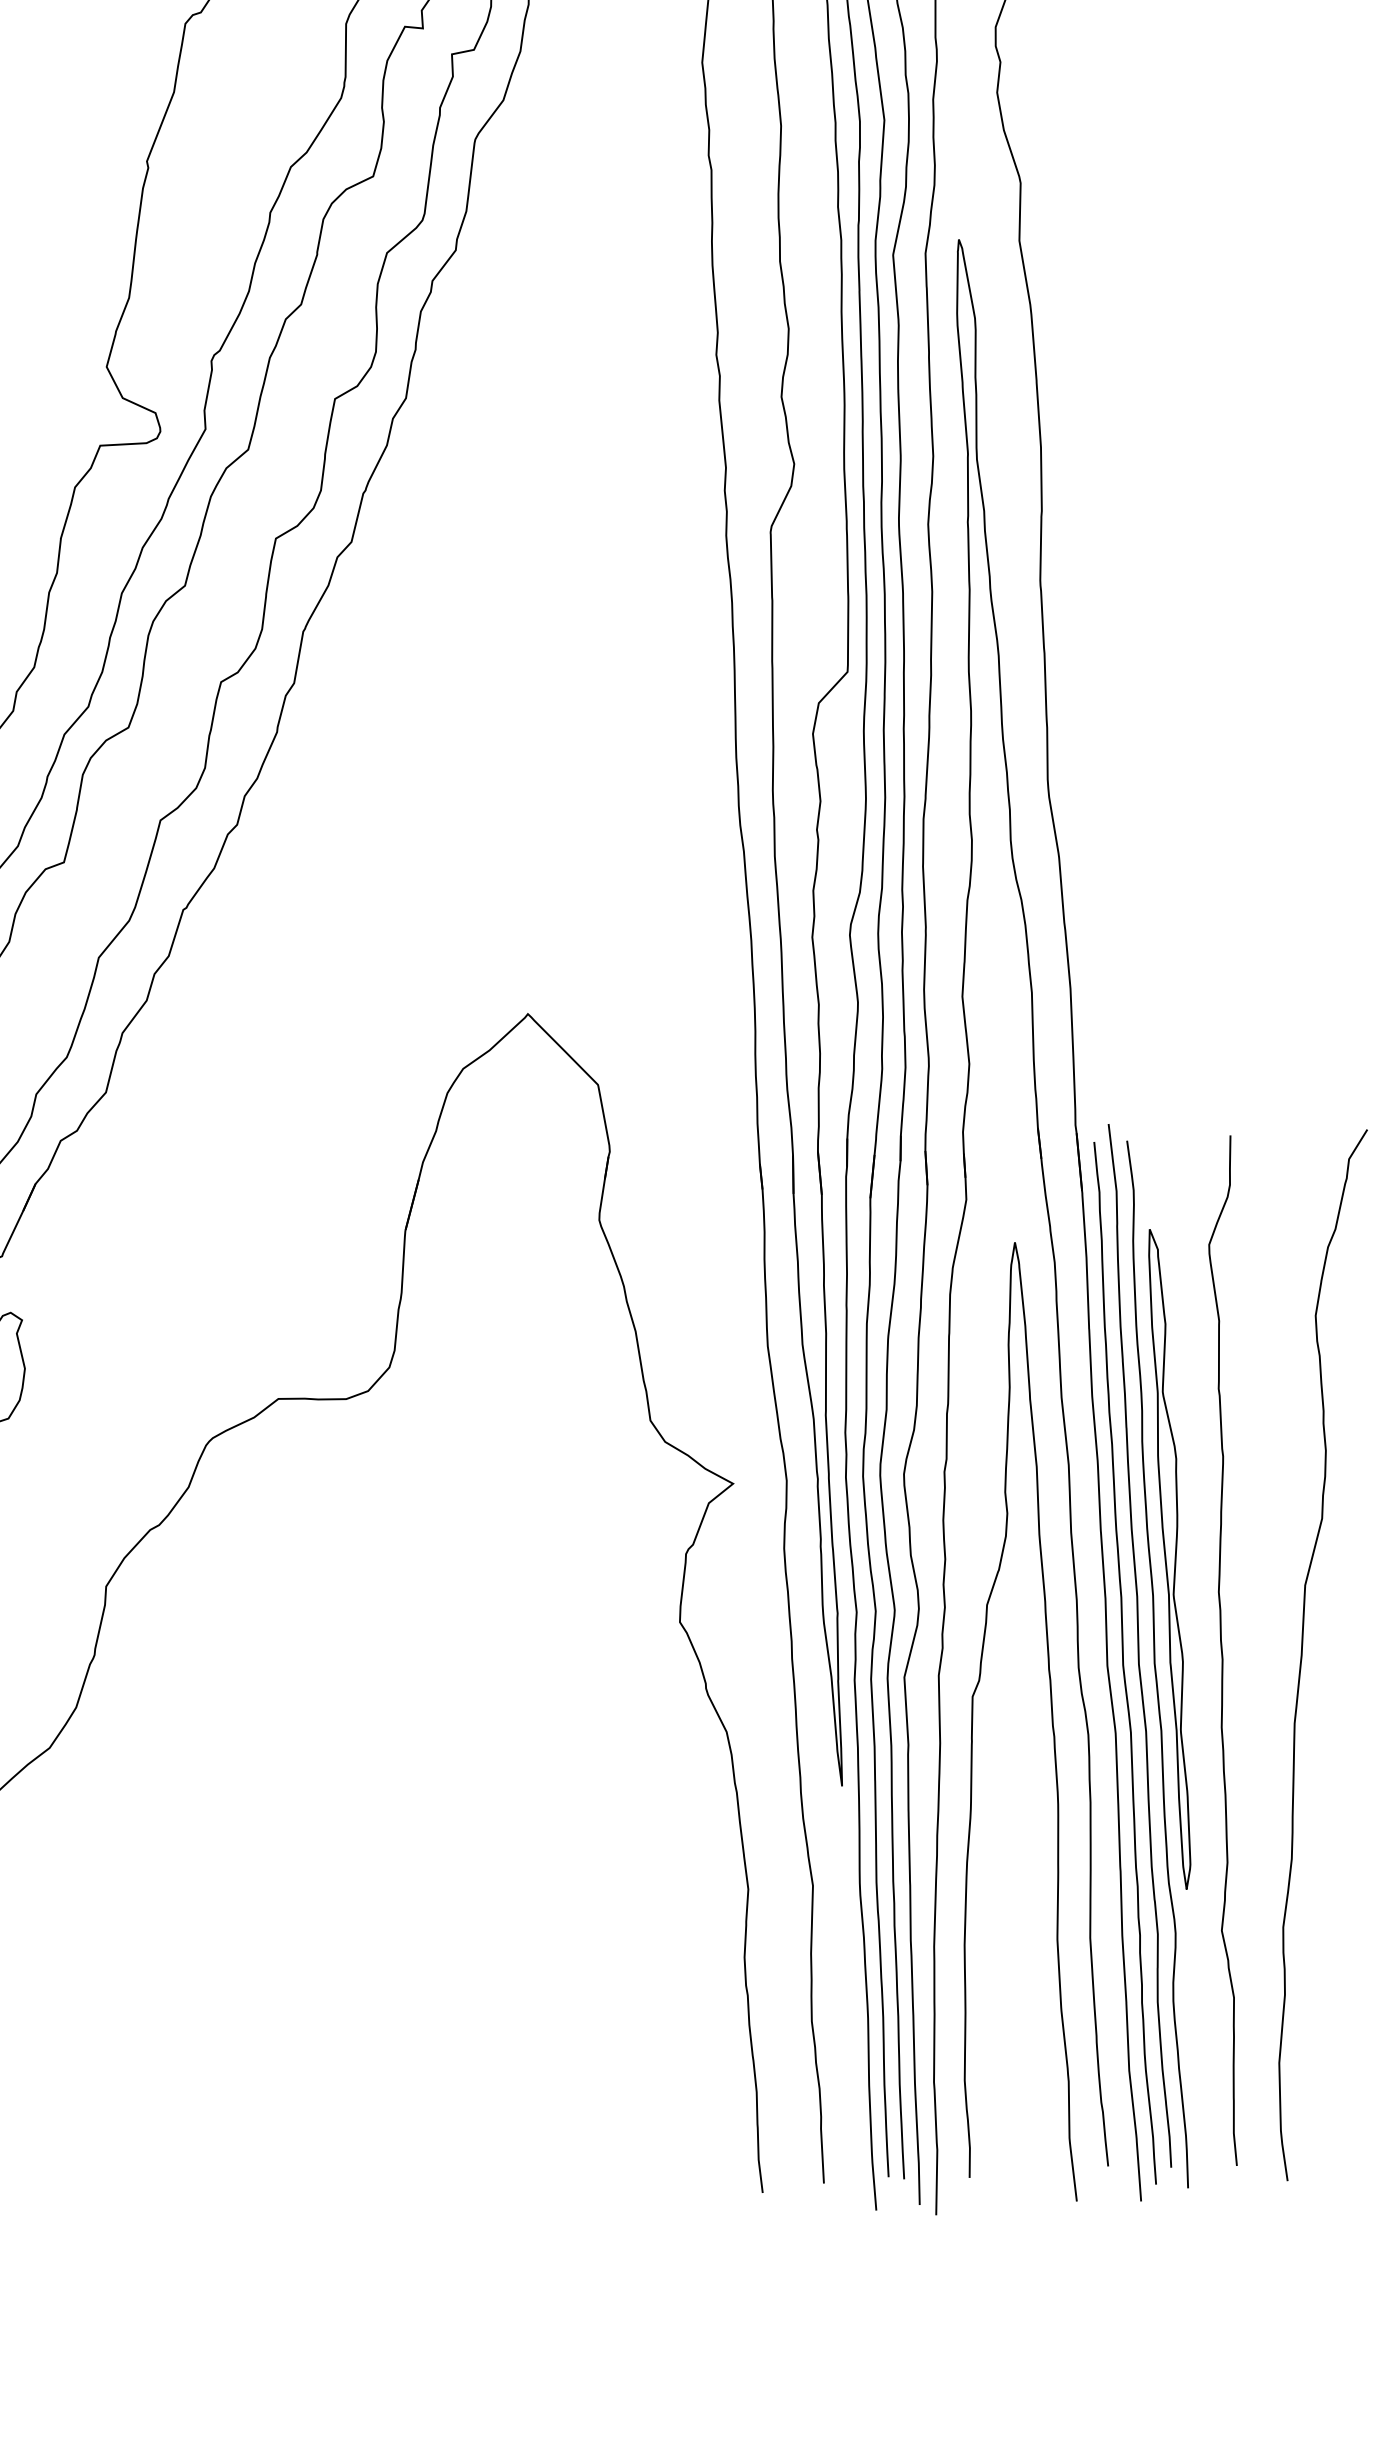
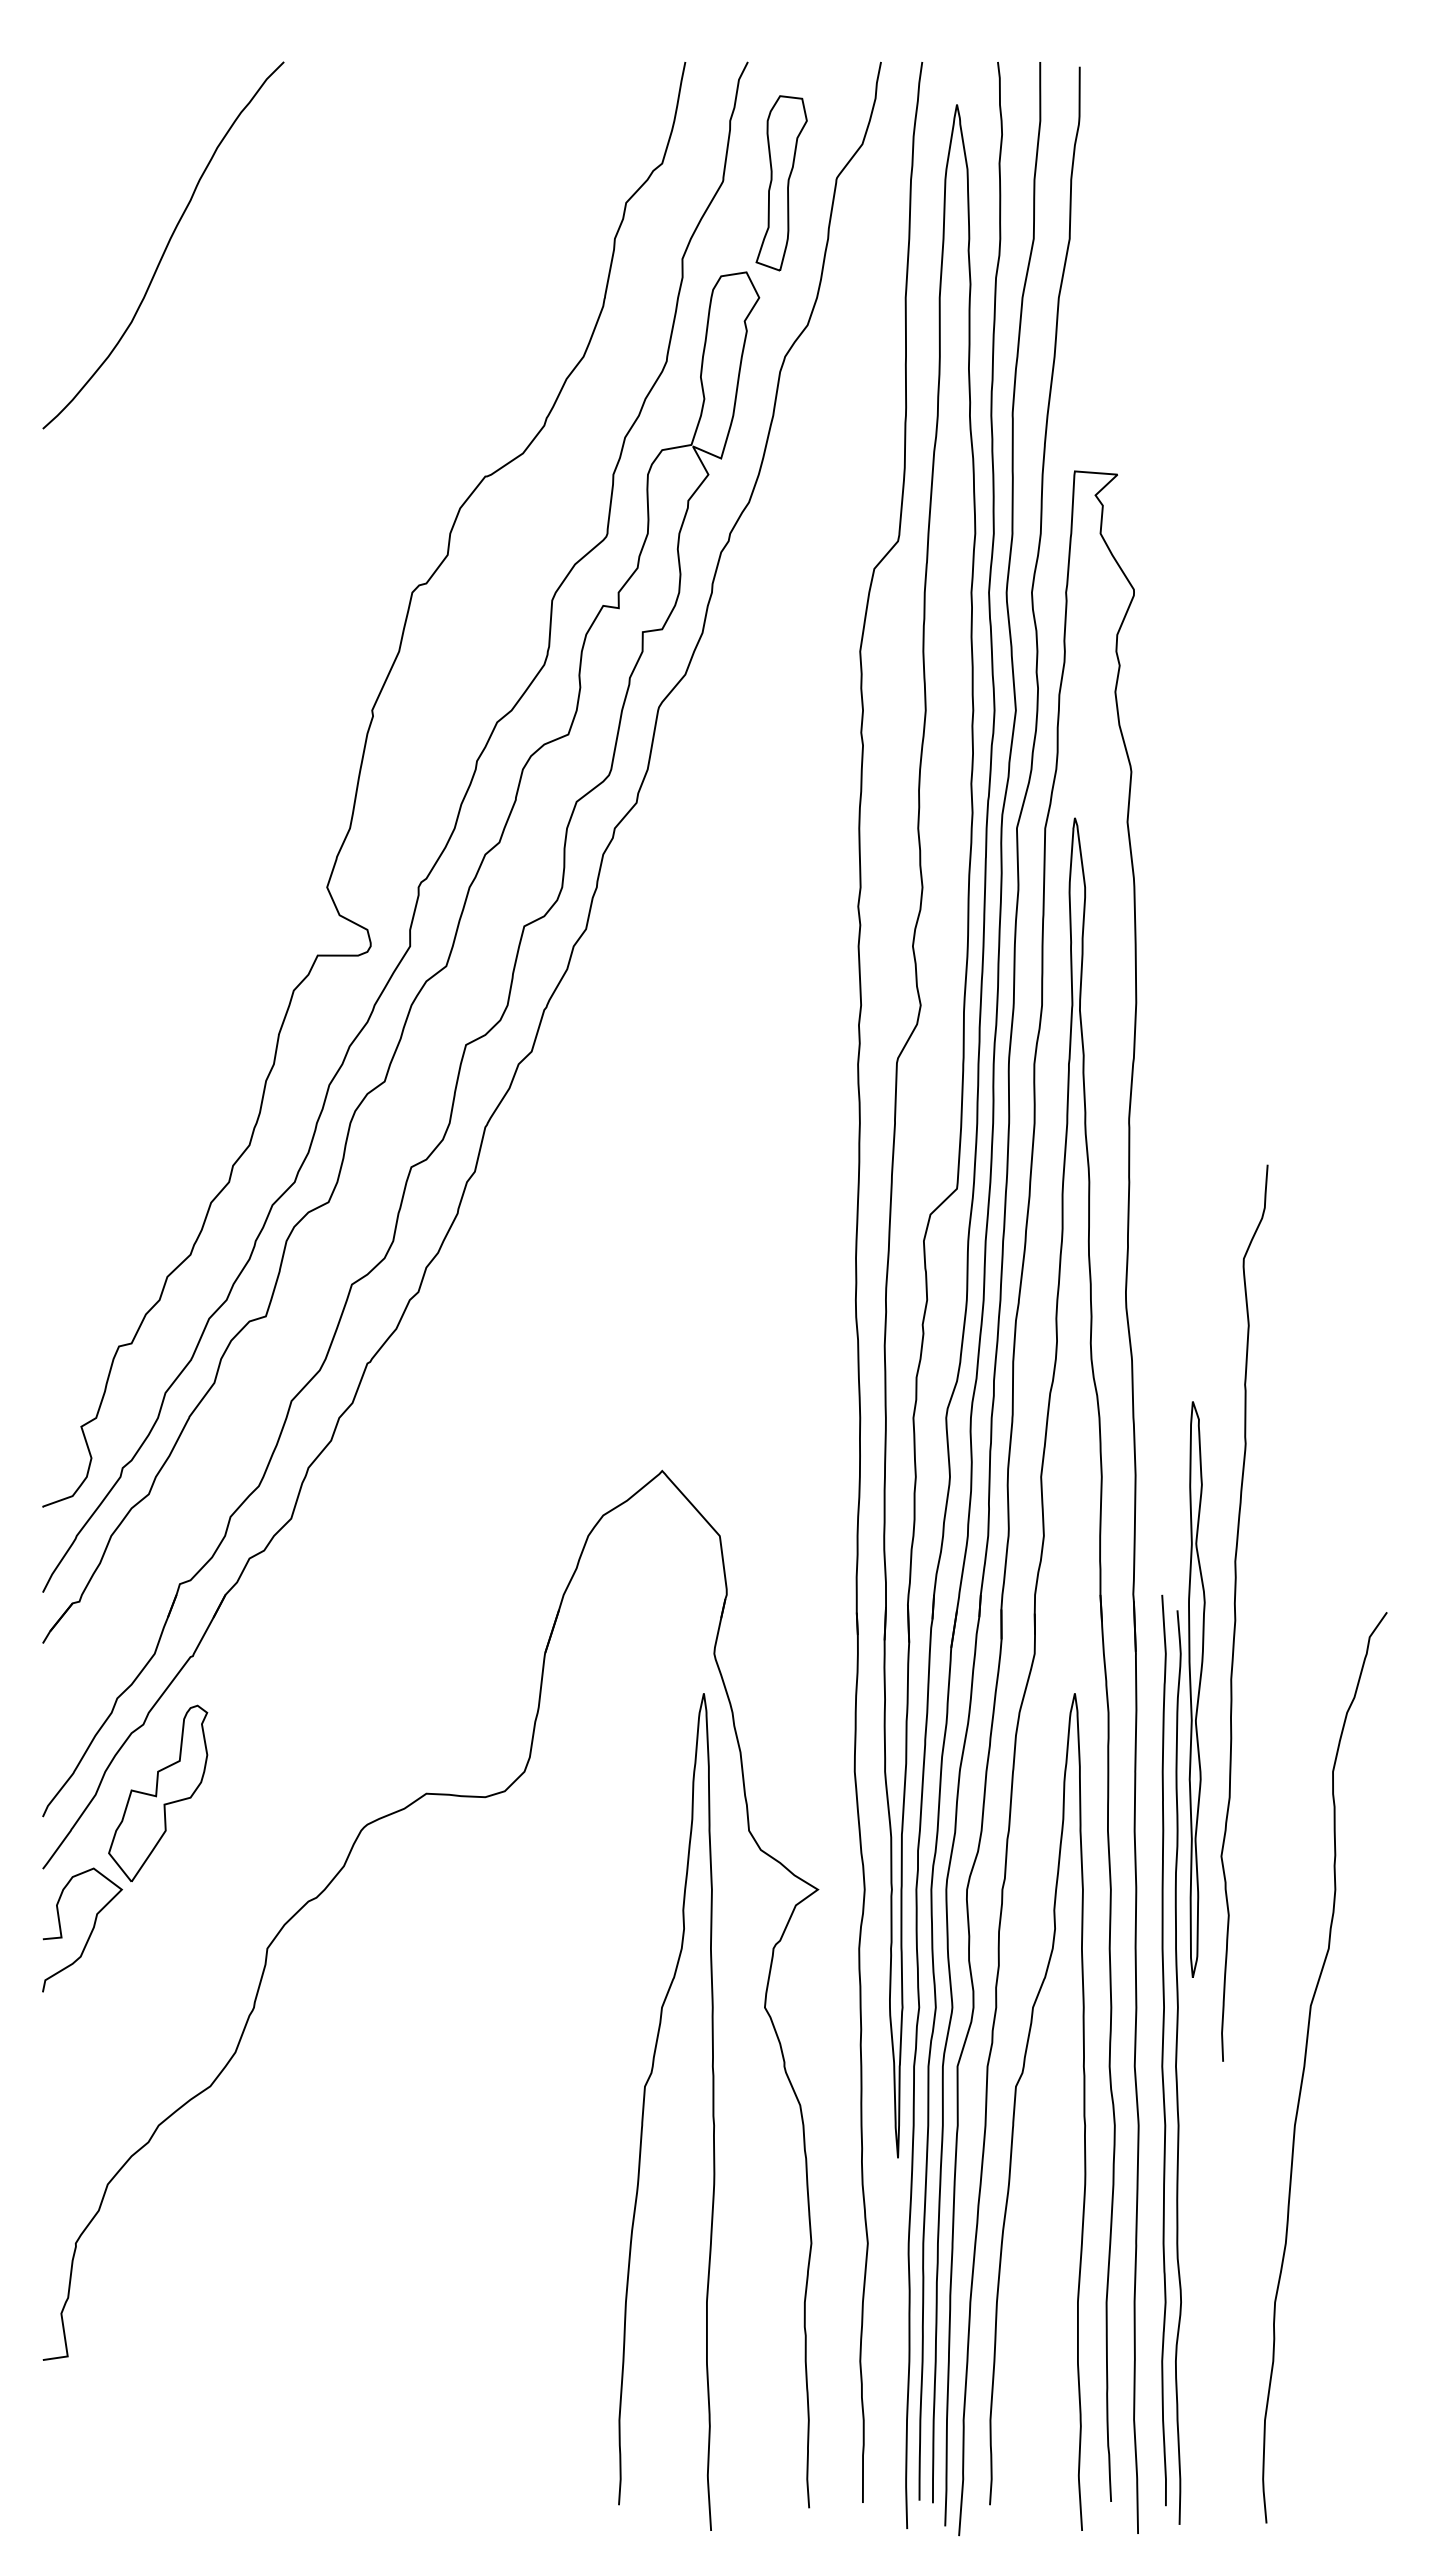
part: (1172, 1558) -> (1196, 1689), moved
curve: (1223, 1653) -> (1236, 1615), moved
curve: (1124, 1662) -> (1149, 2064), removed
curve: (548, 1747) -> (644, 2110), added

